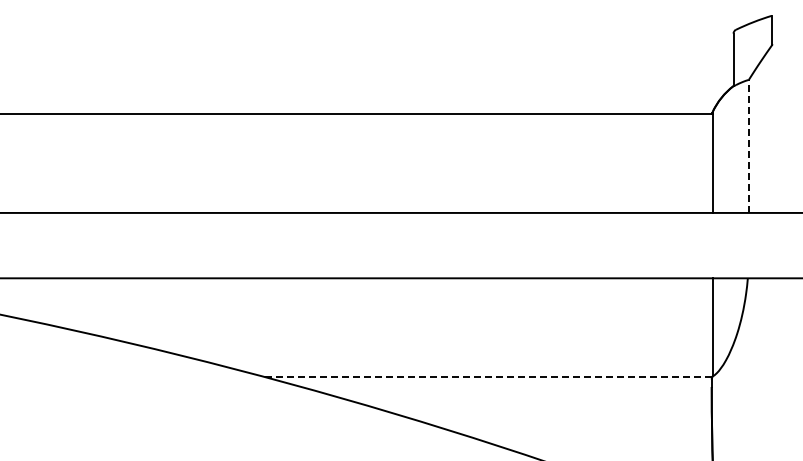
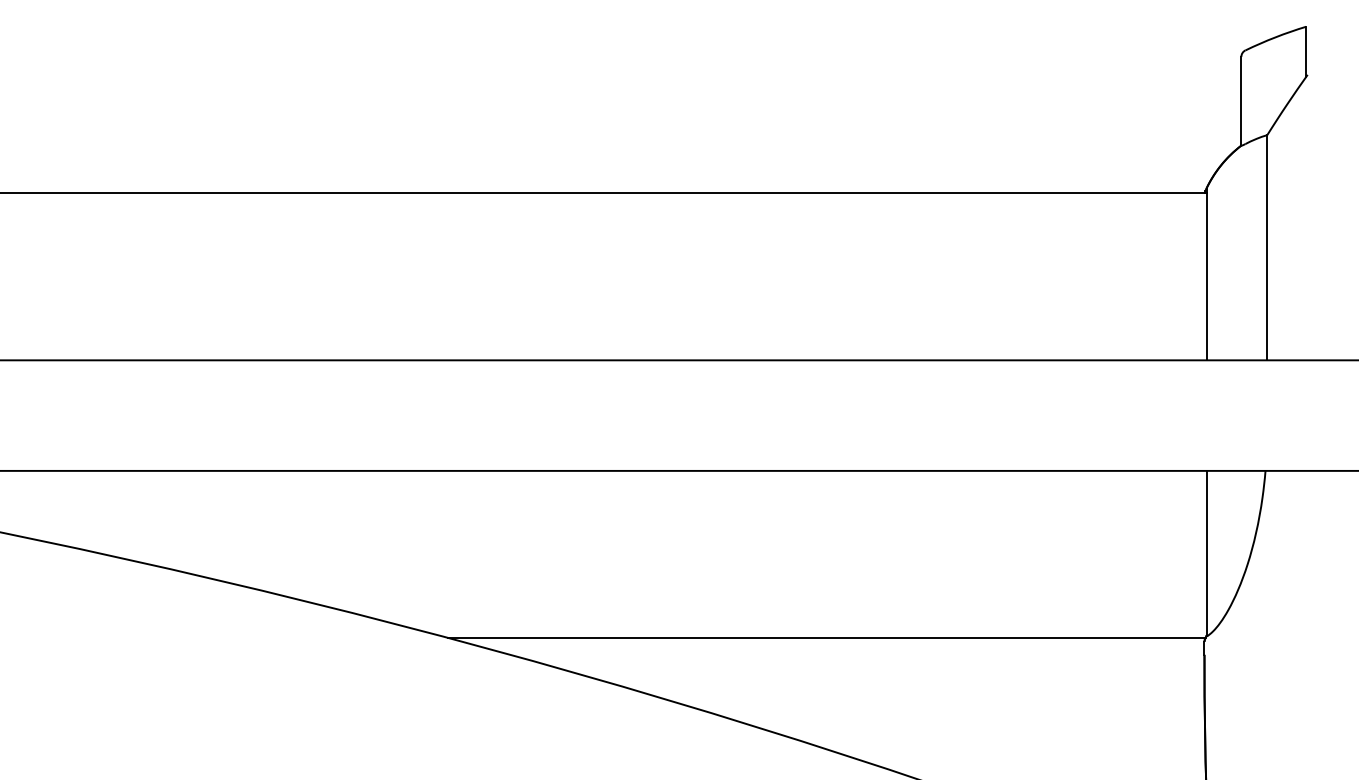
line: (748, 146) -> (1266, 247), dashed -> solid
line: (488, 377) -> (826, 638), dashed -> solid

